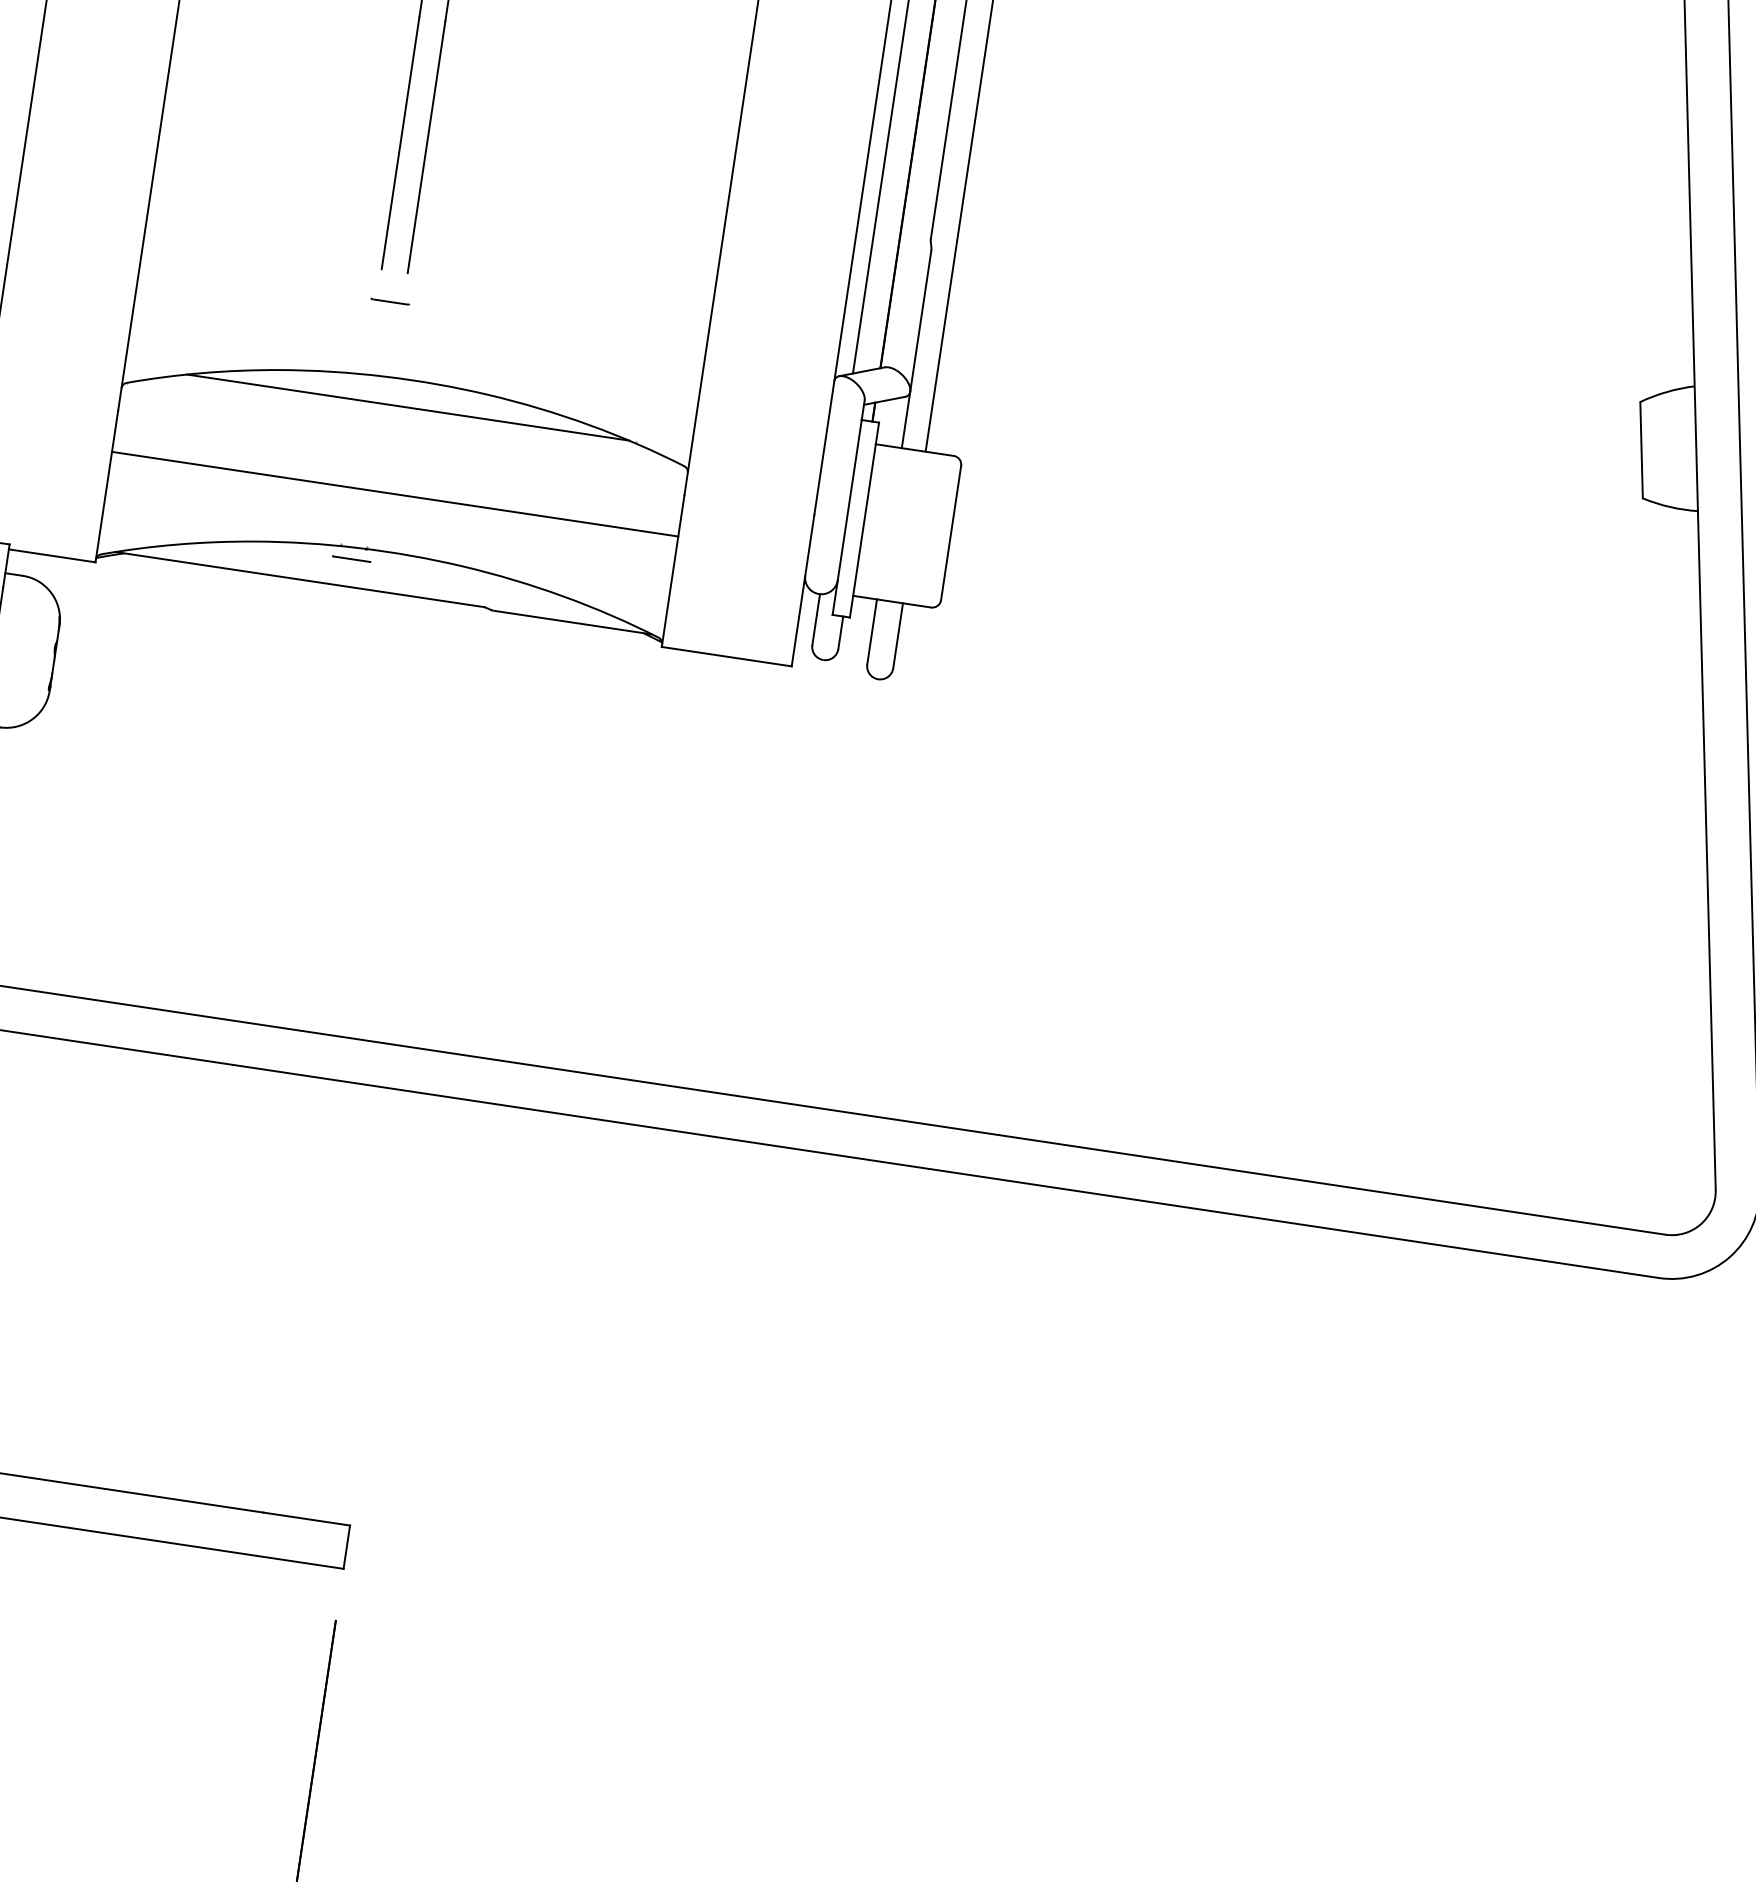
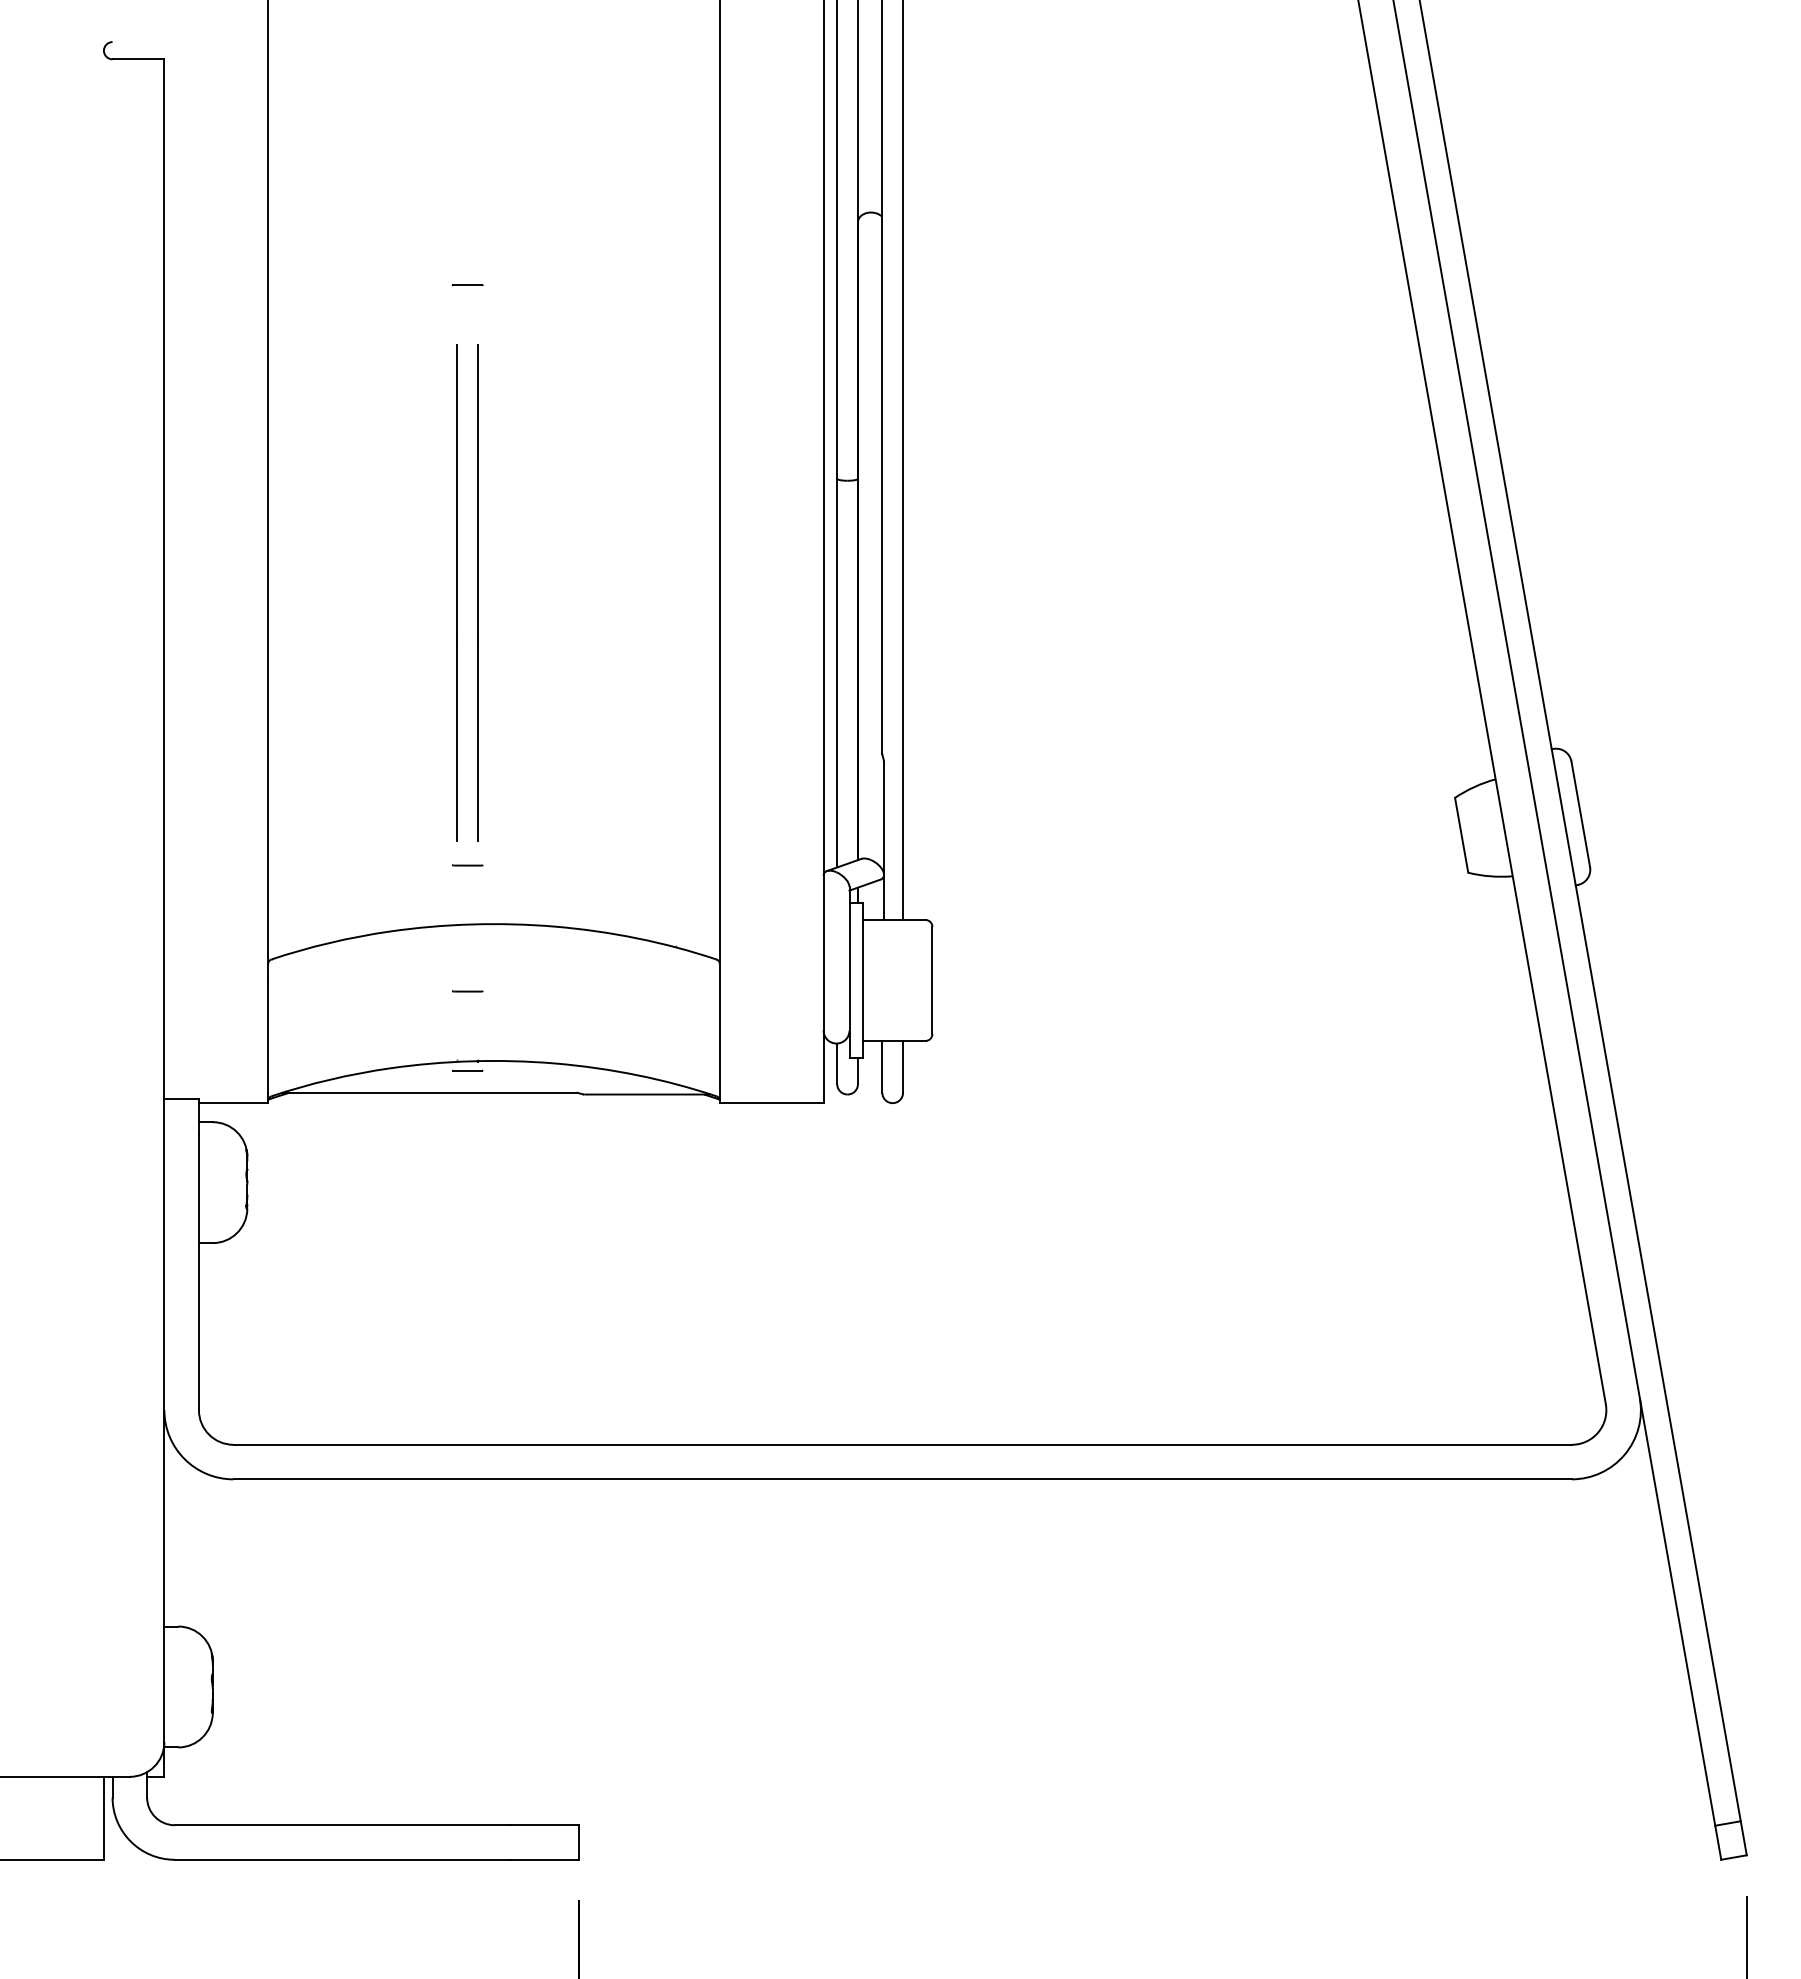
line: (407, 406) -> (493, 945), removed
line: (366, 459) -> (467, 991), added
line: (394, 494) -> (493, 1015), removed

